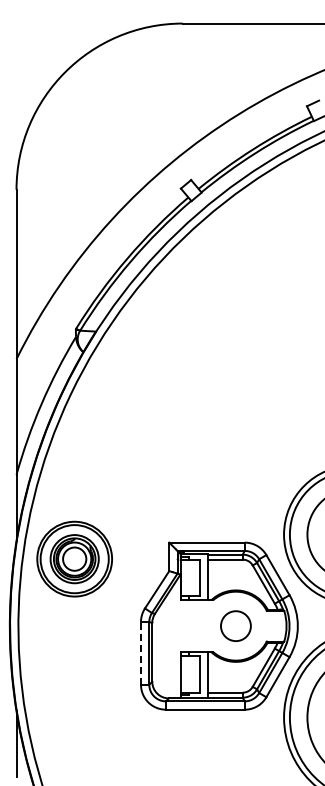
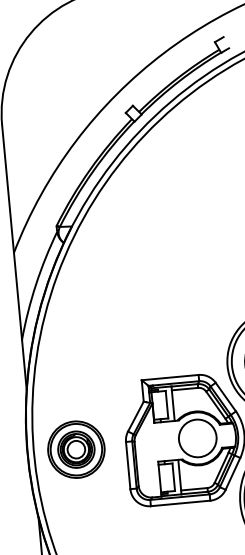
part: (74, 558) -> (76, 449), moved
circle: (235, 626) -> (197, 438), size x1.67
line: (141, 652) -> (128, 464), dashed -> solid

